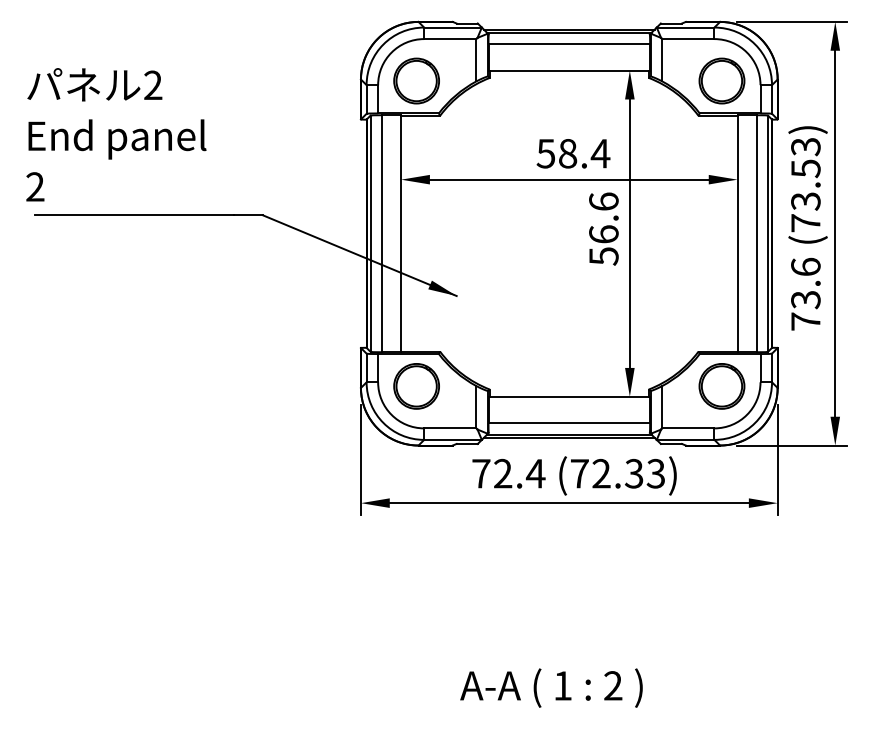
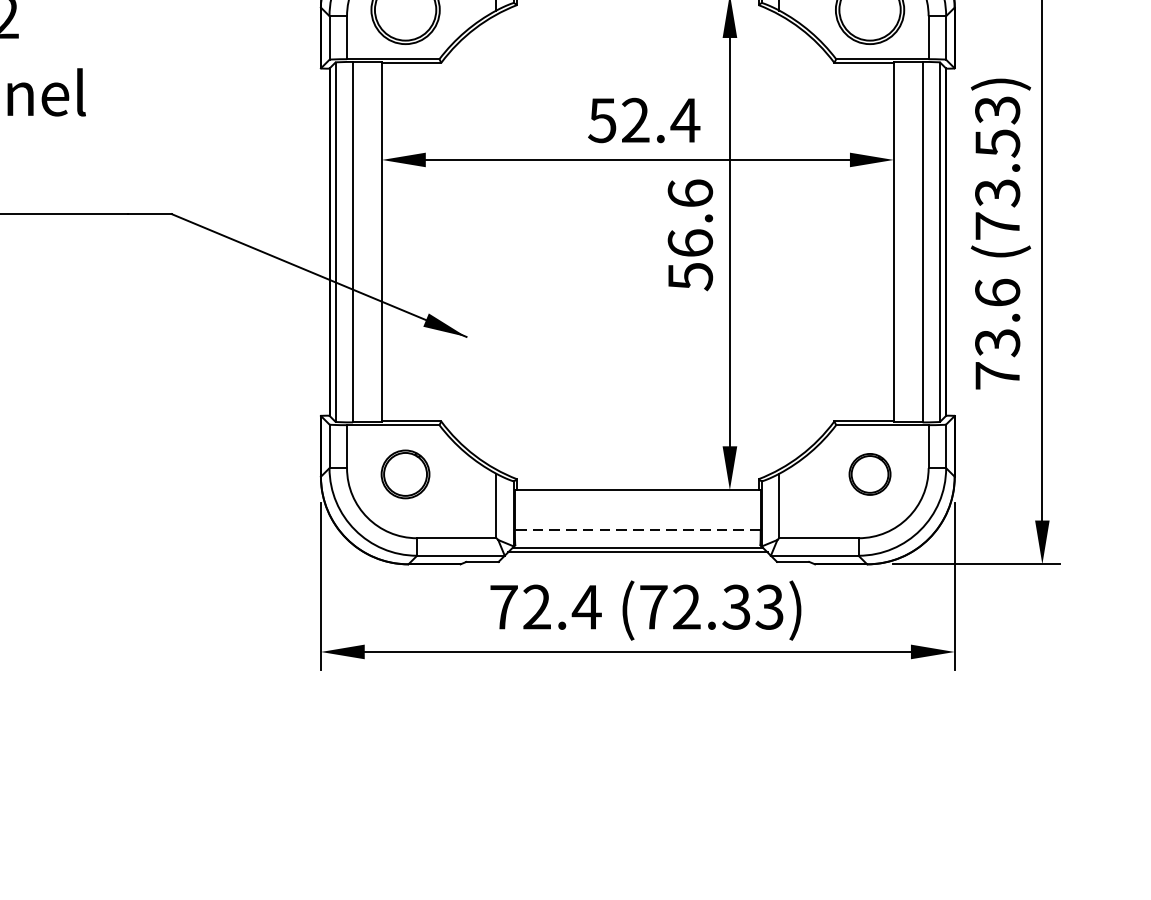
text: (568, 153) -> (636, 120), 58.4 -> 52.4
part: (416, 386) -> (405, 474), size x0.7
part: (721, 386) -> (869, 474), size x0.6
line: (569, 423) -> (638, 530), solid -> dashed

